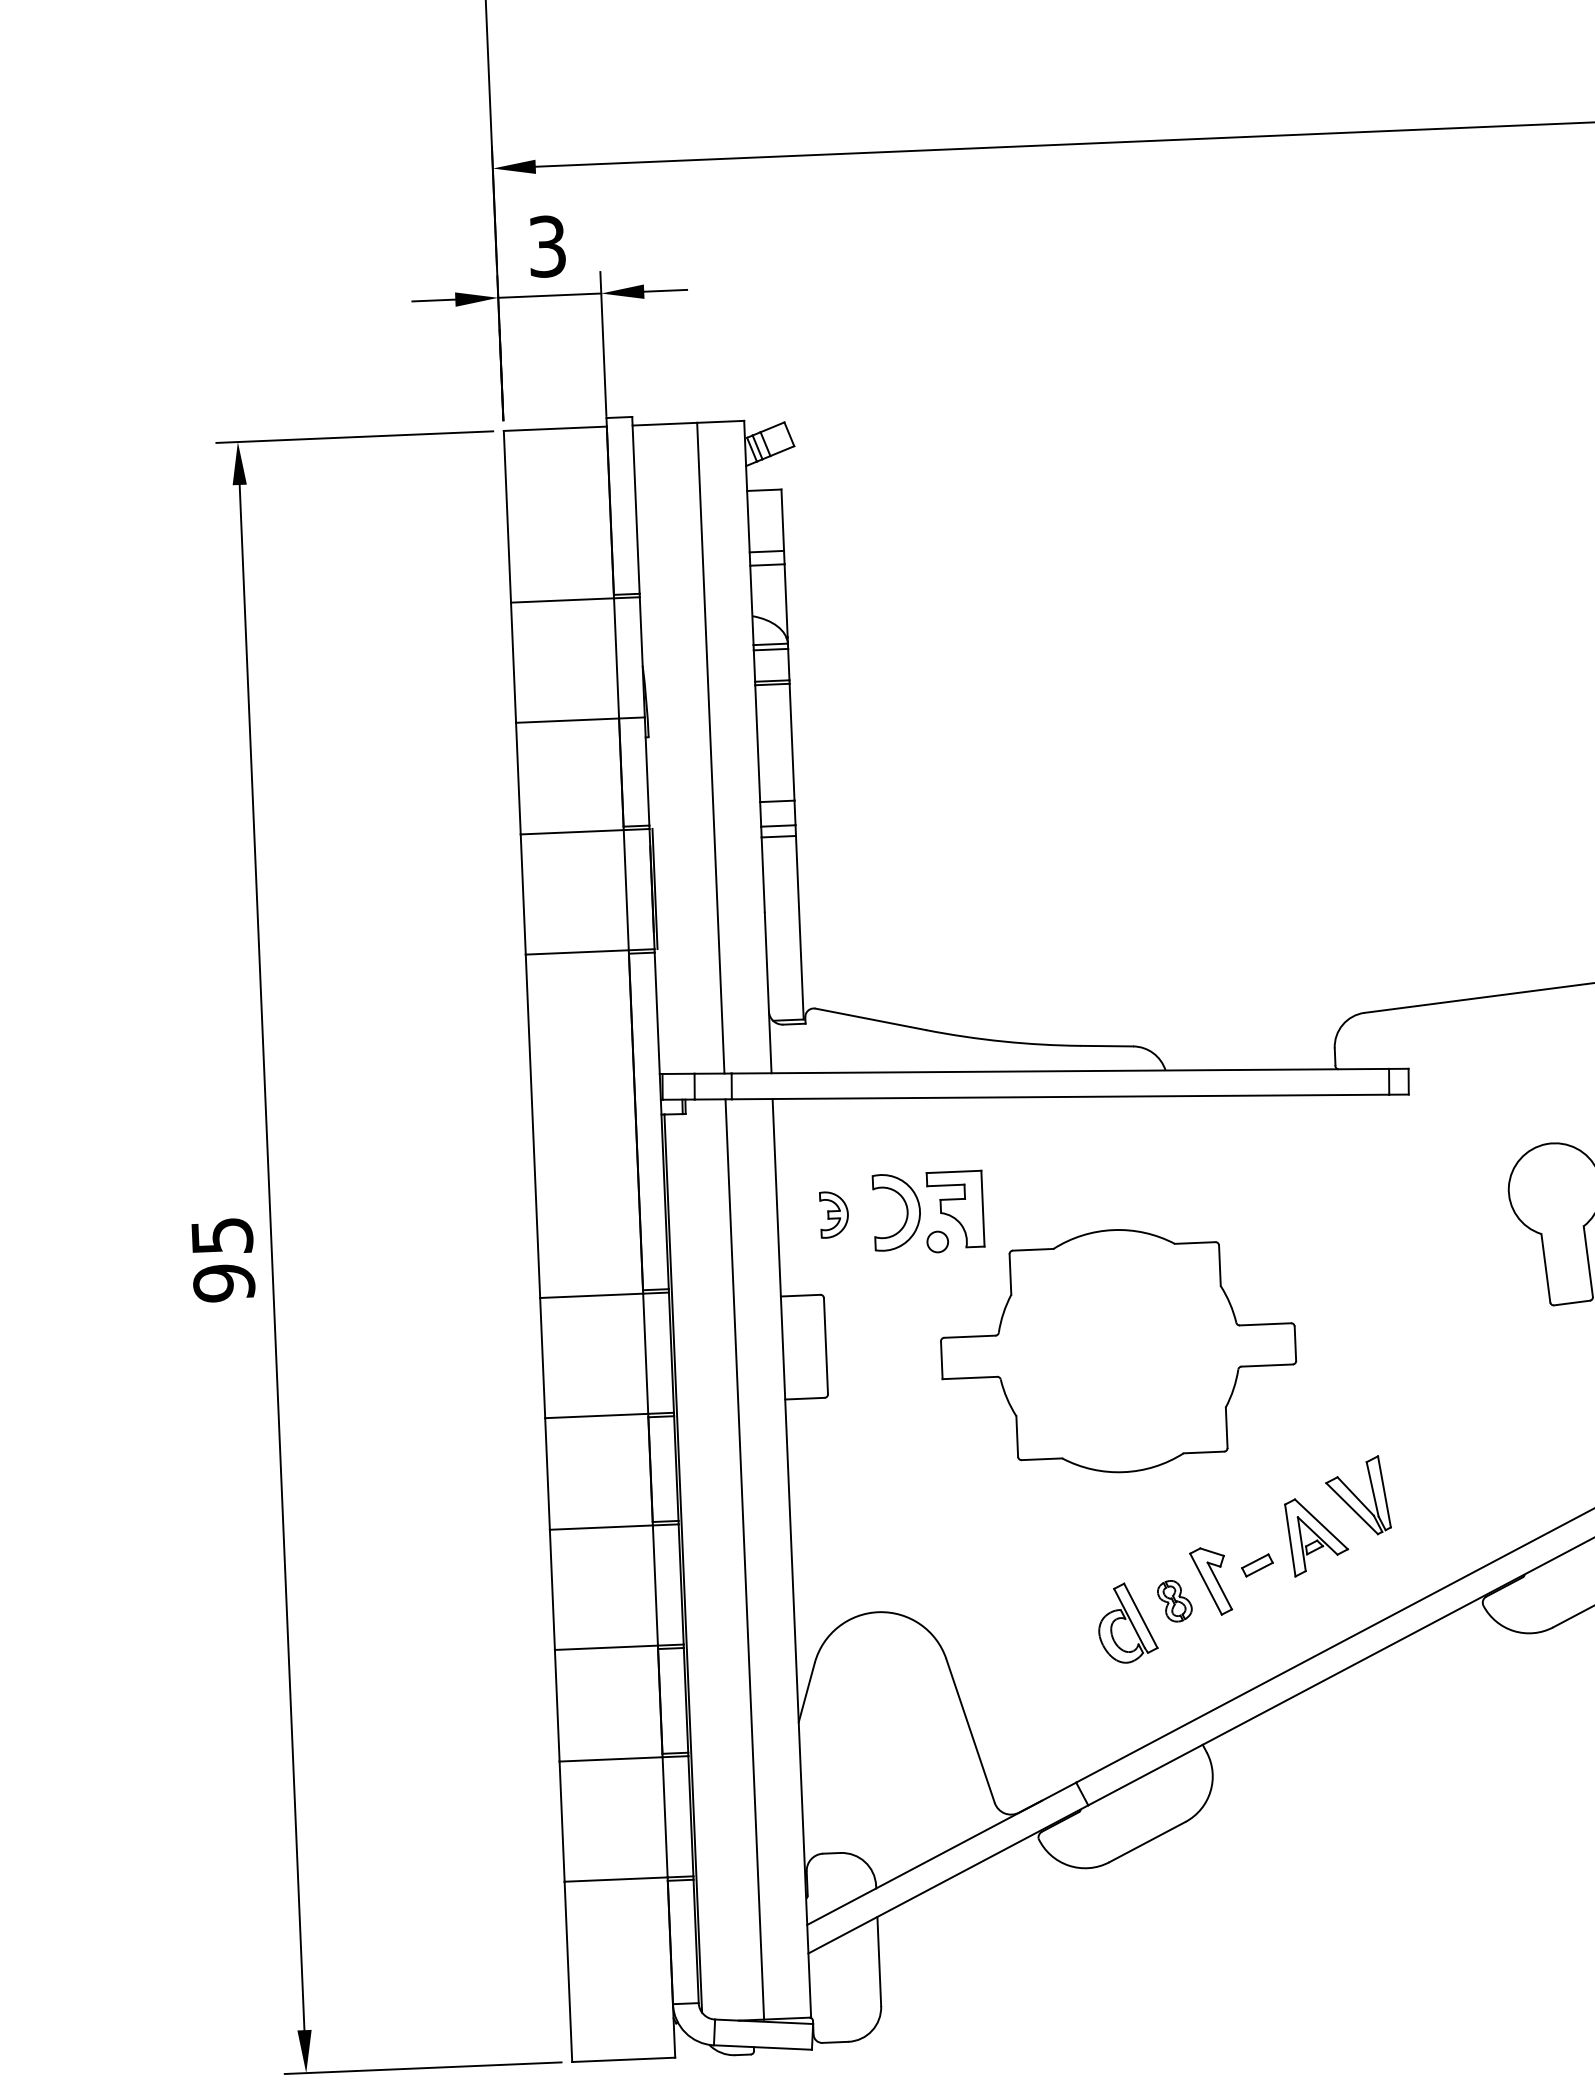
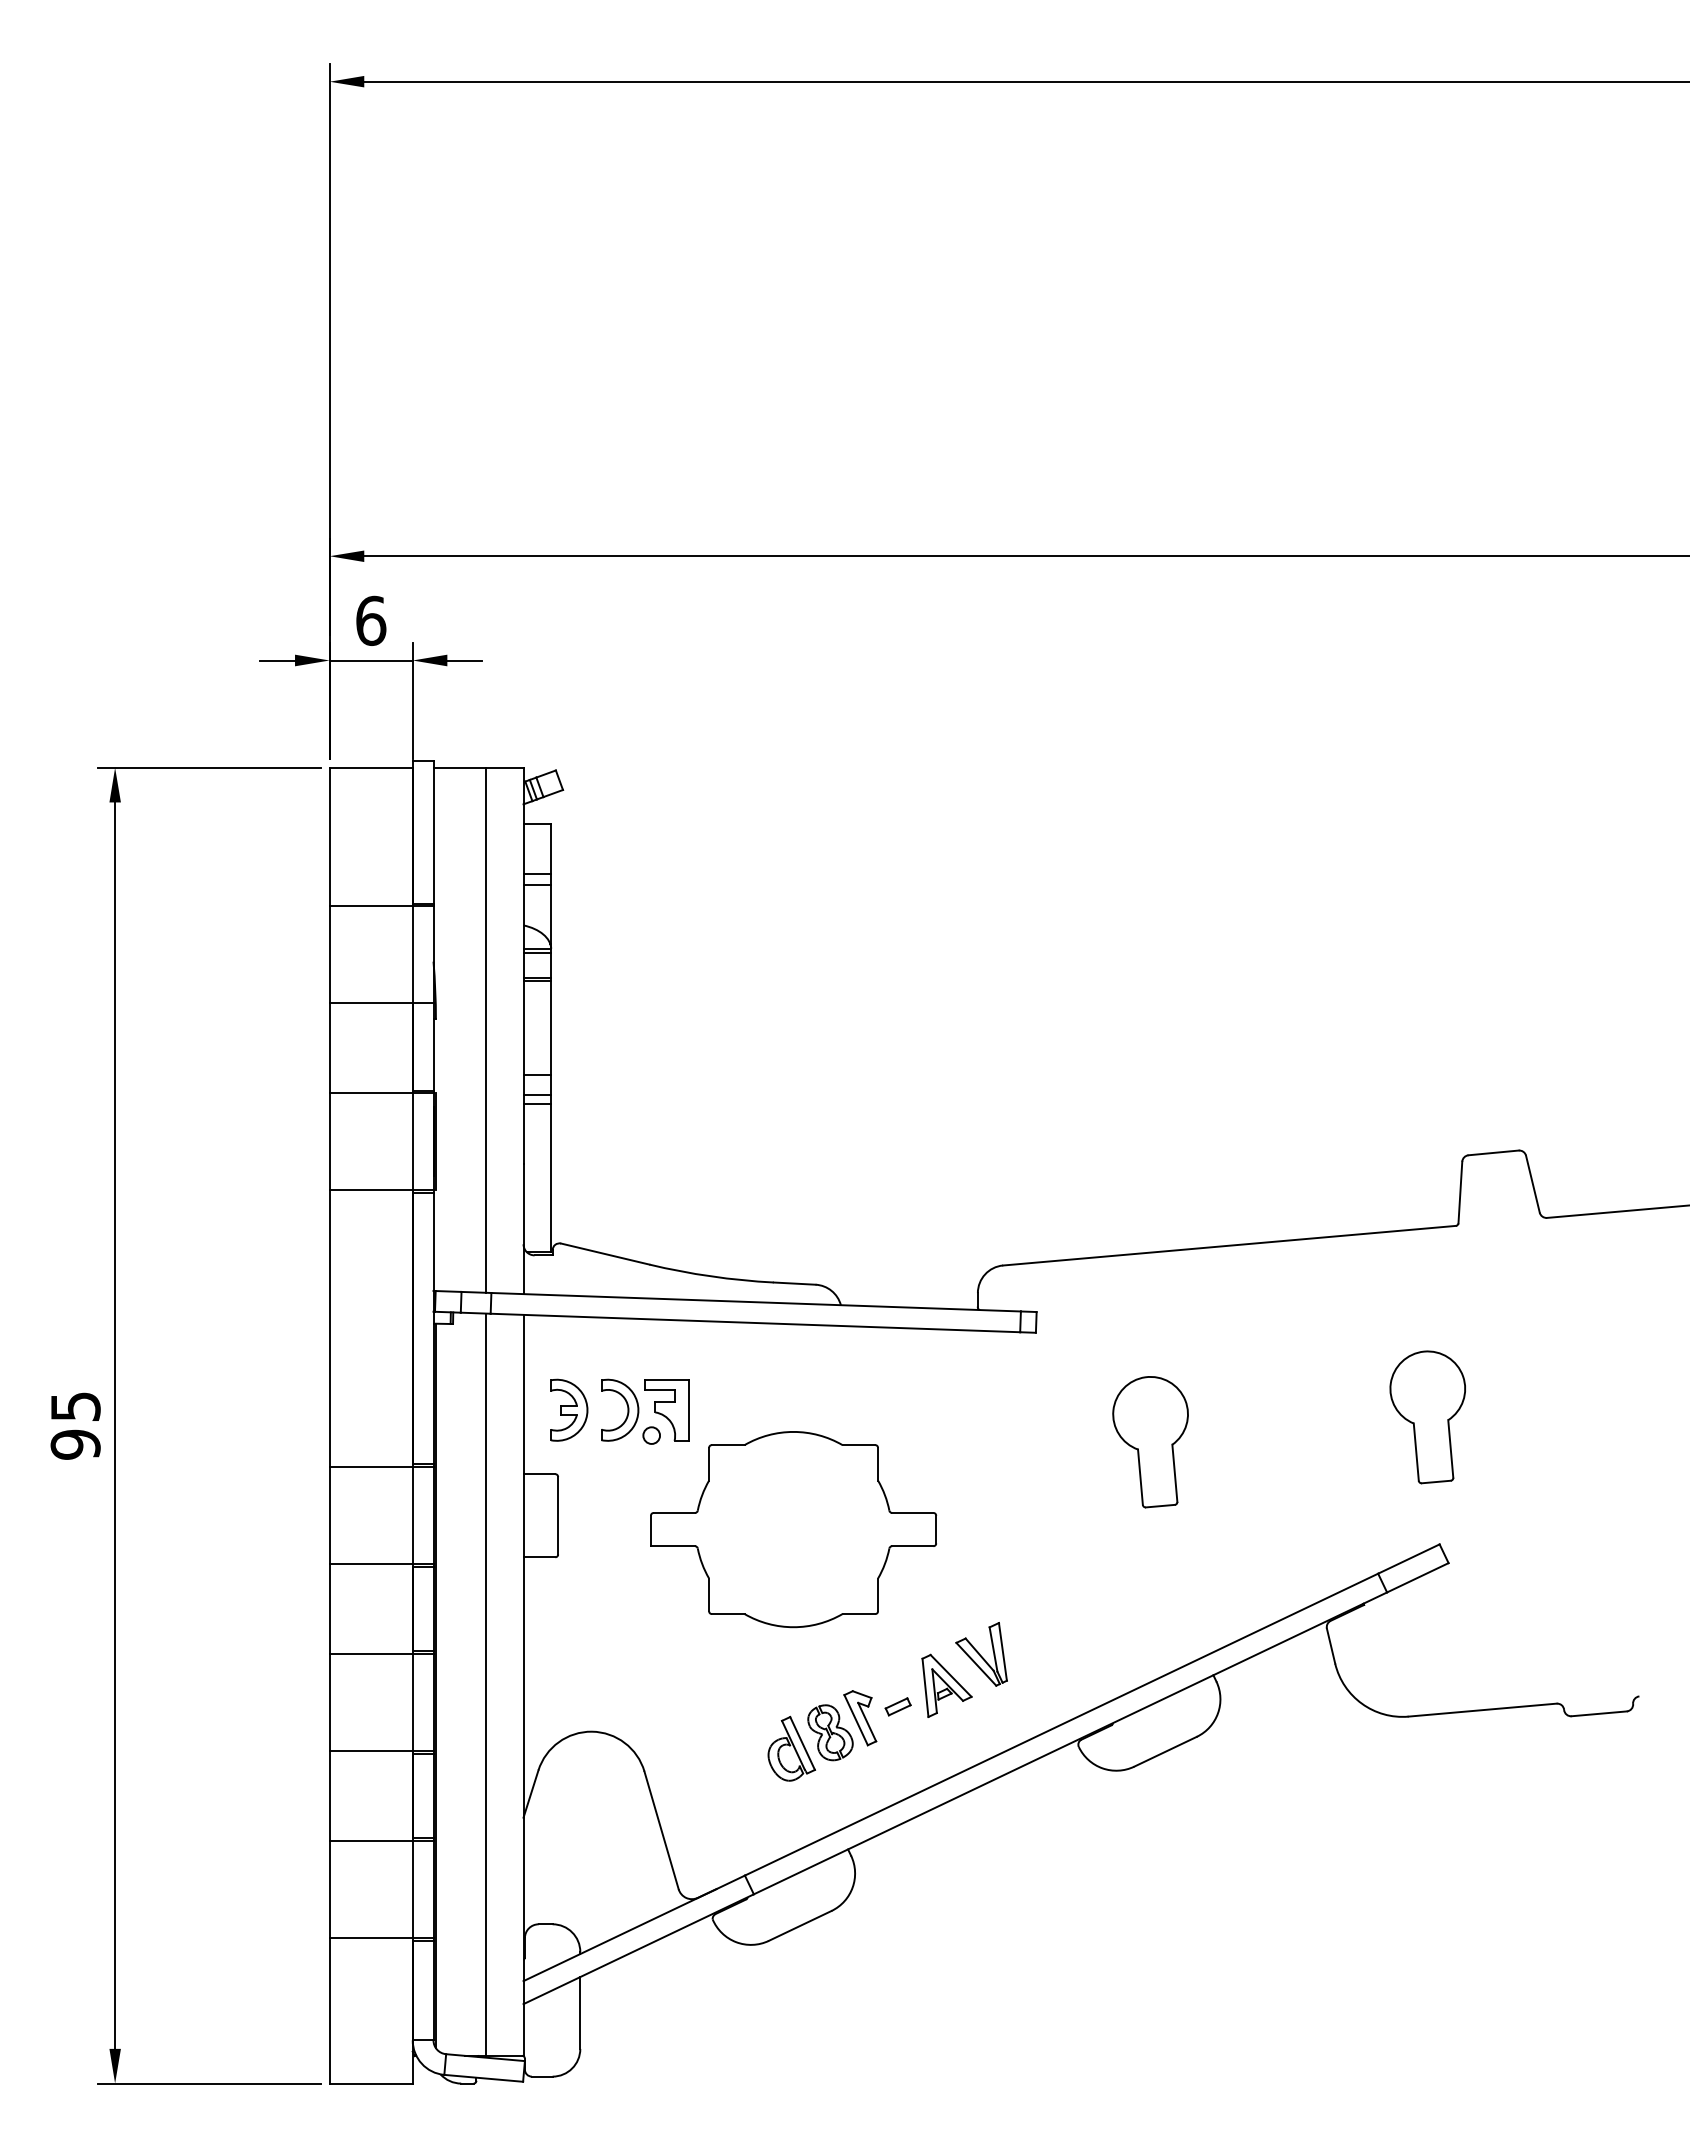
text: (548, 246) -> (371, 620), 3 -> 6
part: (834, 1213) -> (569, 1409), size x1.67
part: (1174, 1600) -> (830, 1732), size x1.67

